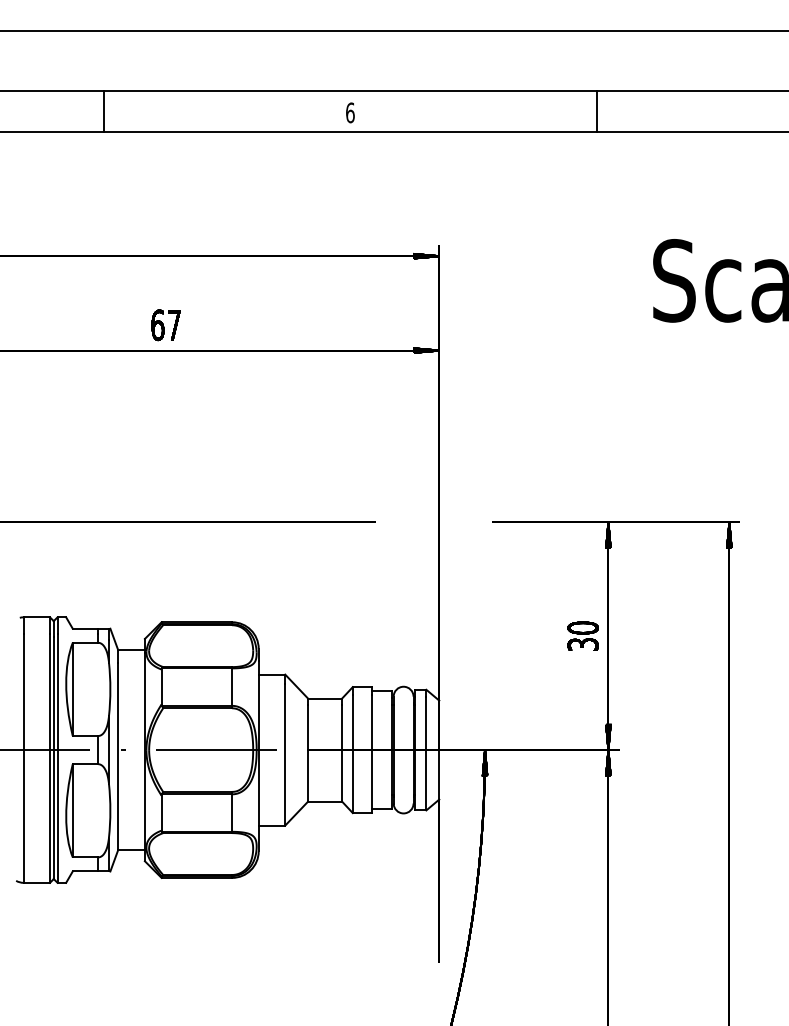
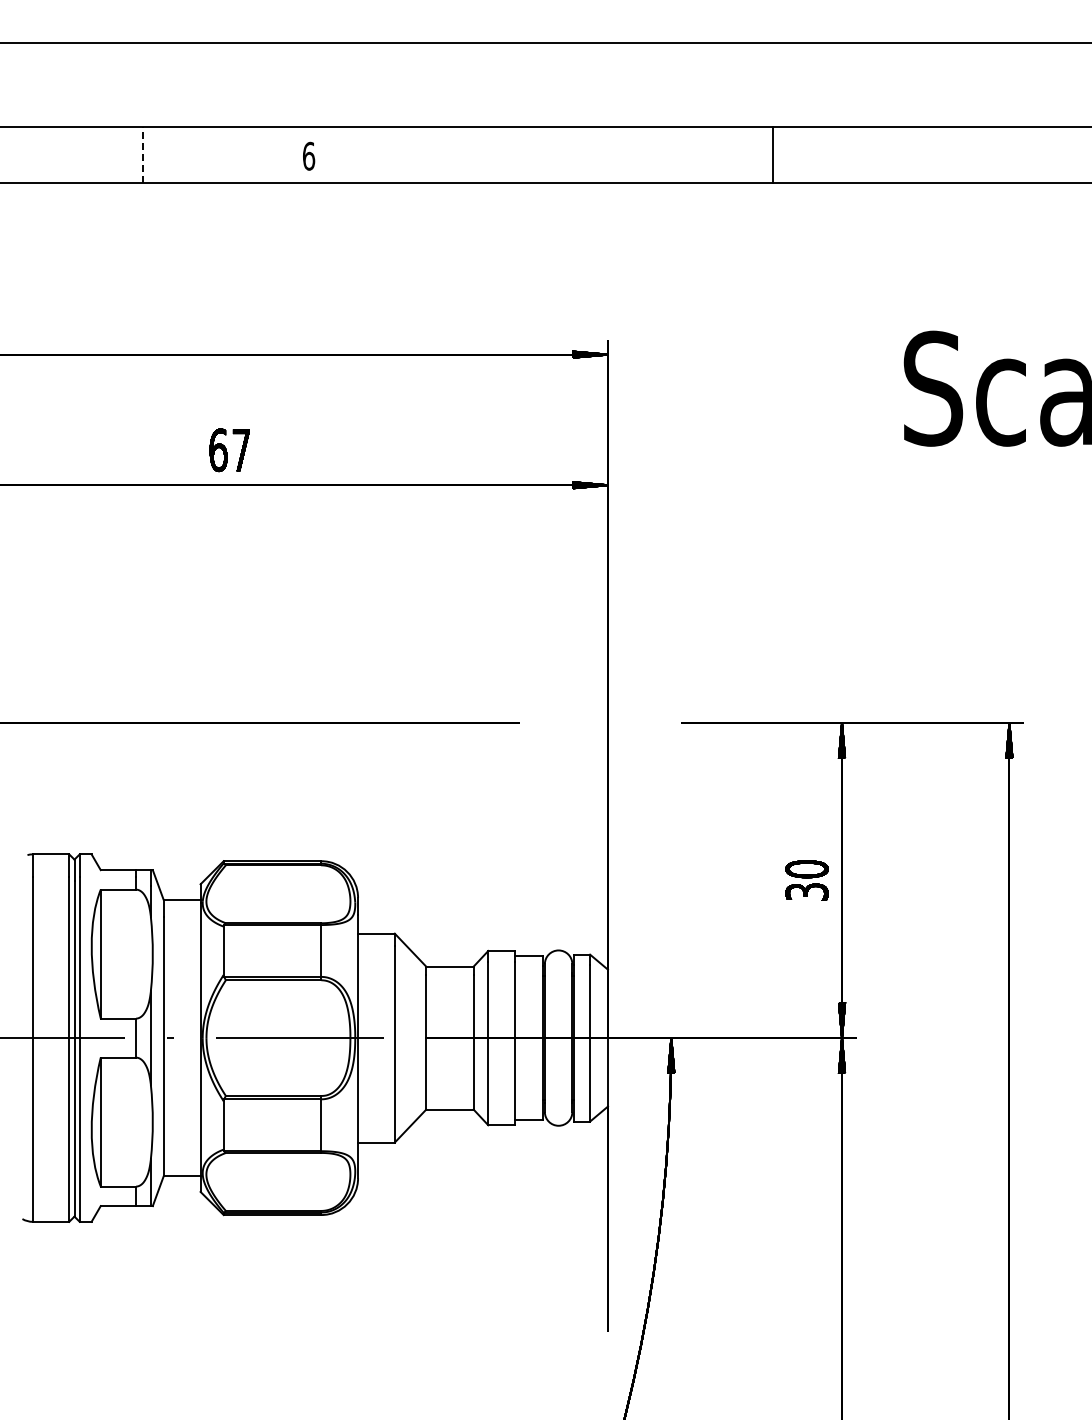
line: (103, 111) -> (143, 154), solid -> dashed
line: (596, 111) -> (772, 154), moved
text: (350, 112) -> (309, 155), moved

